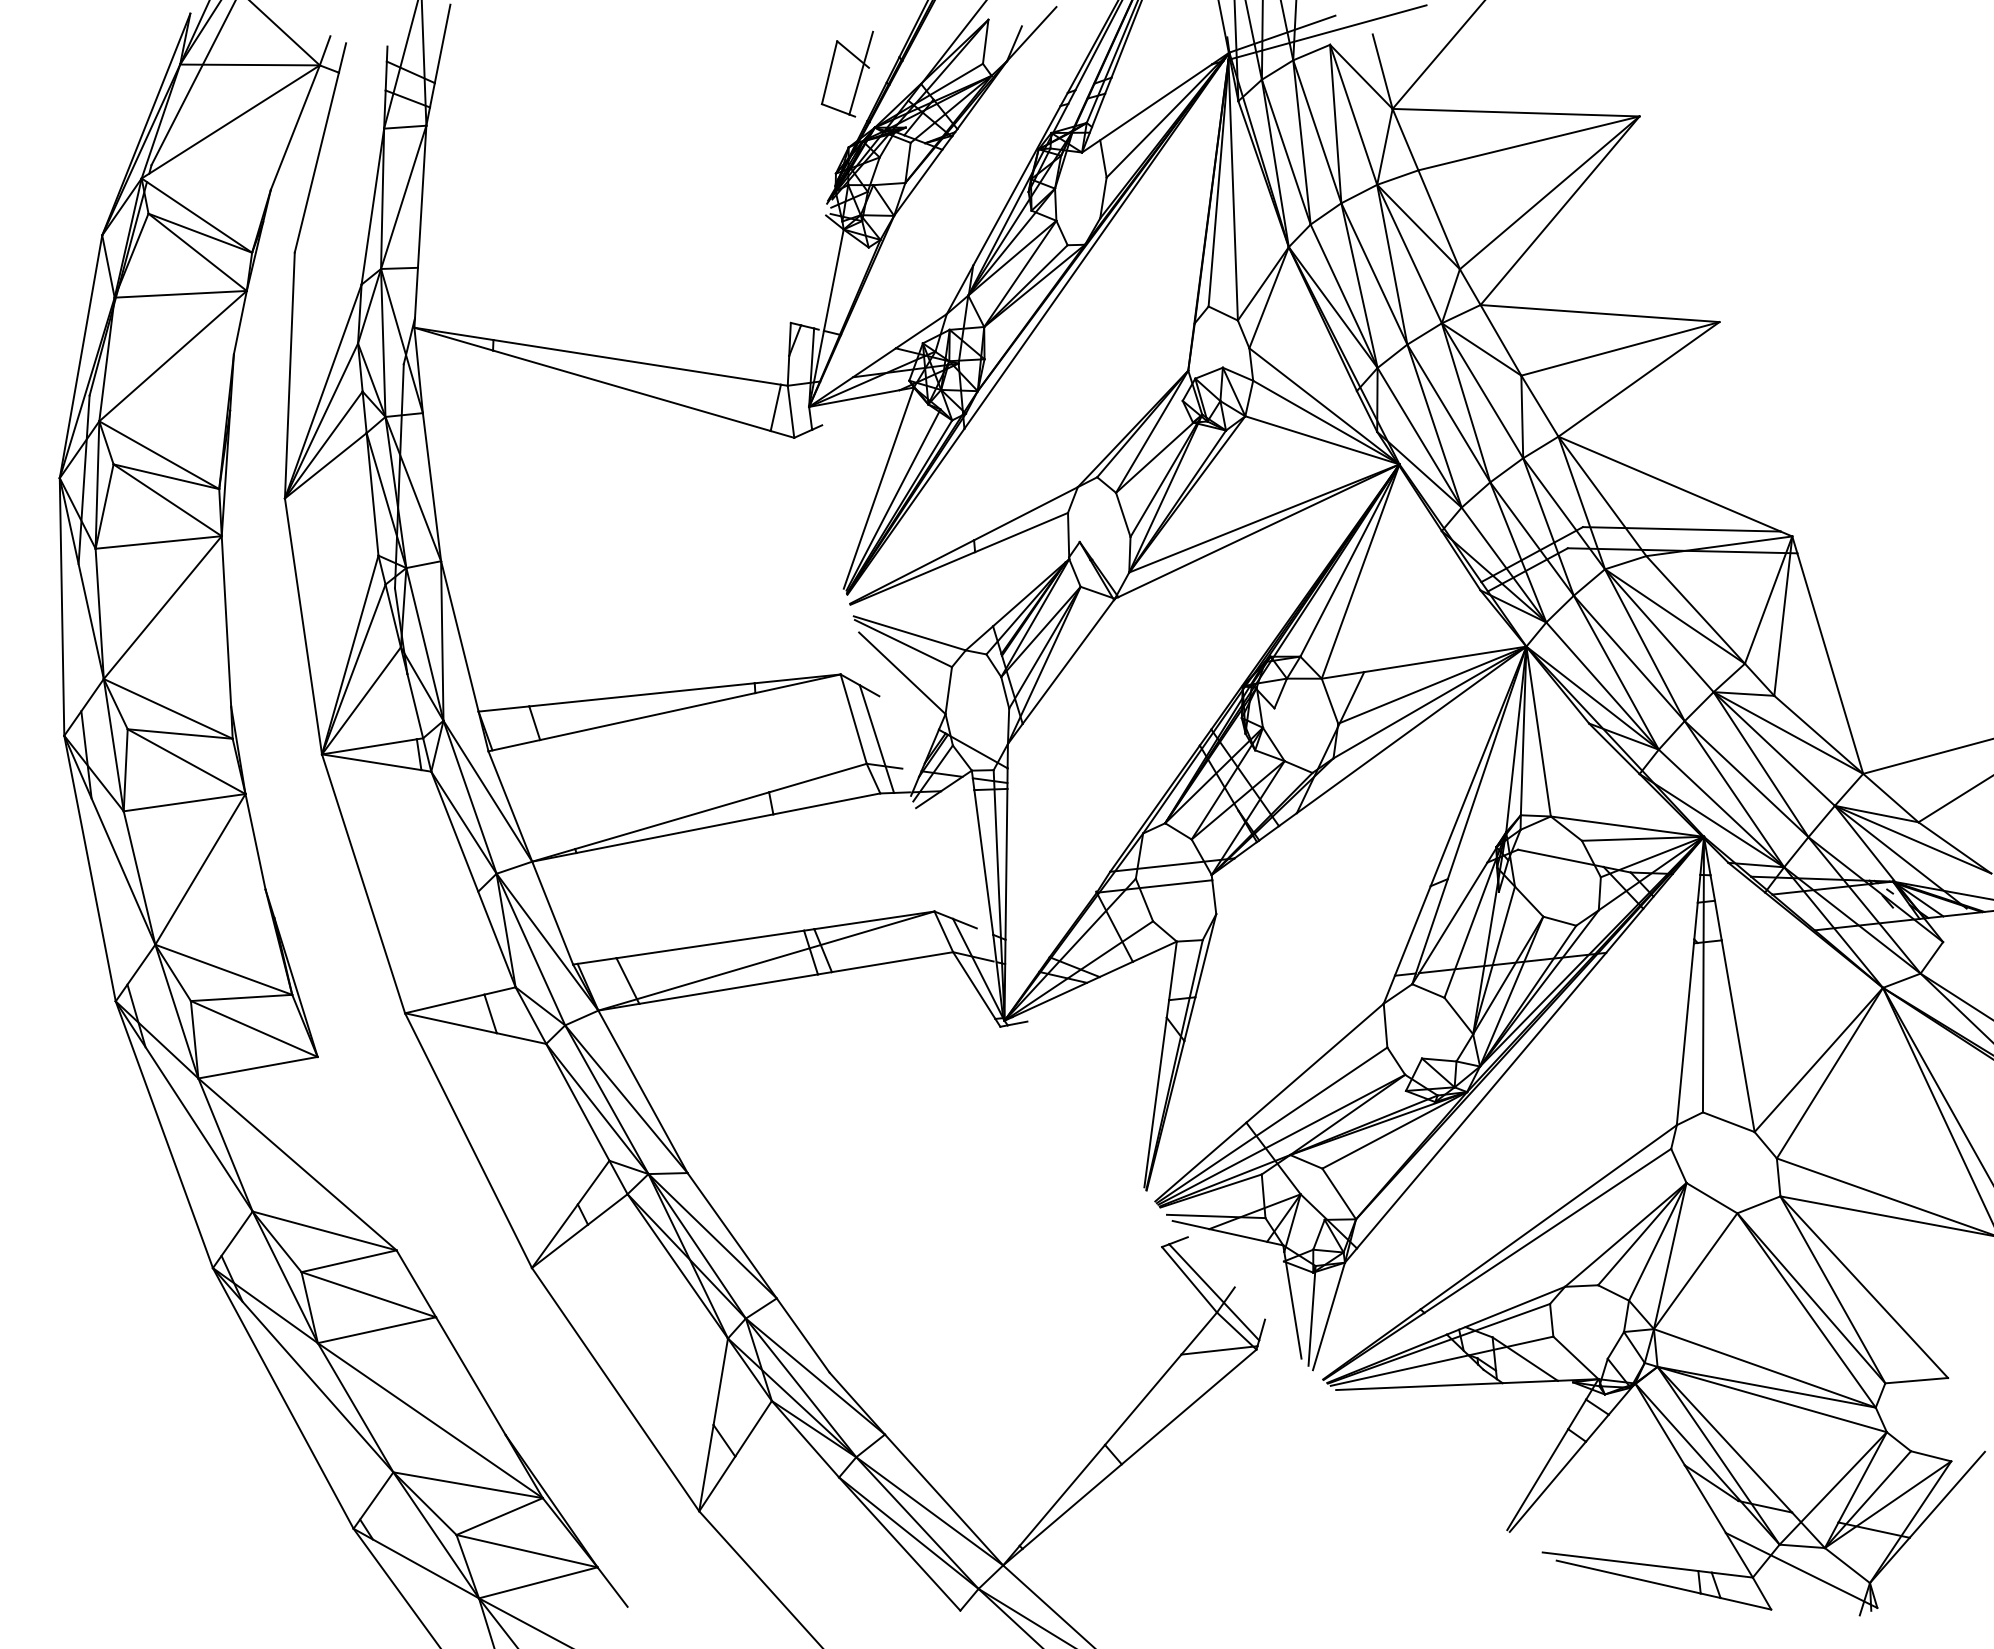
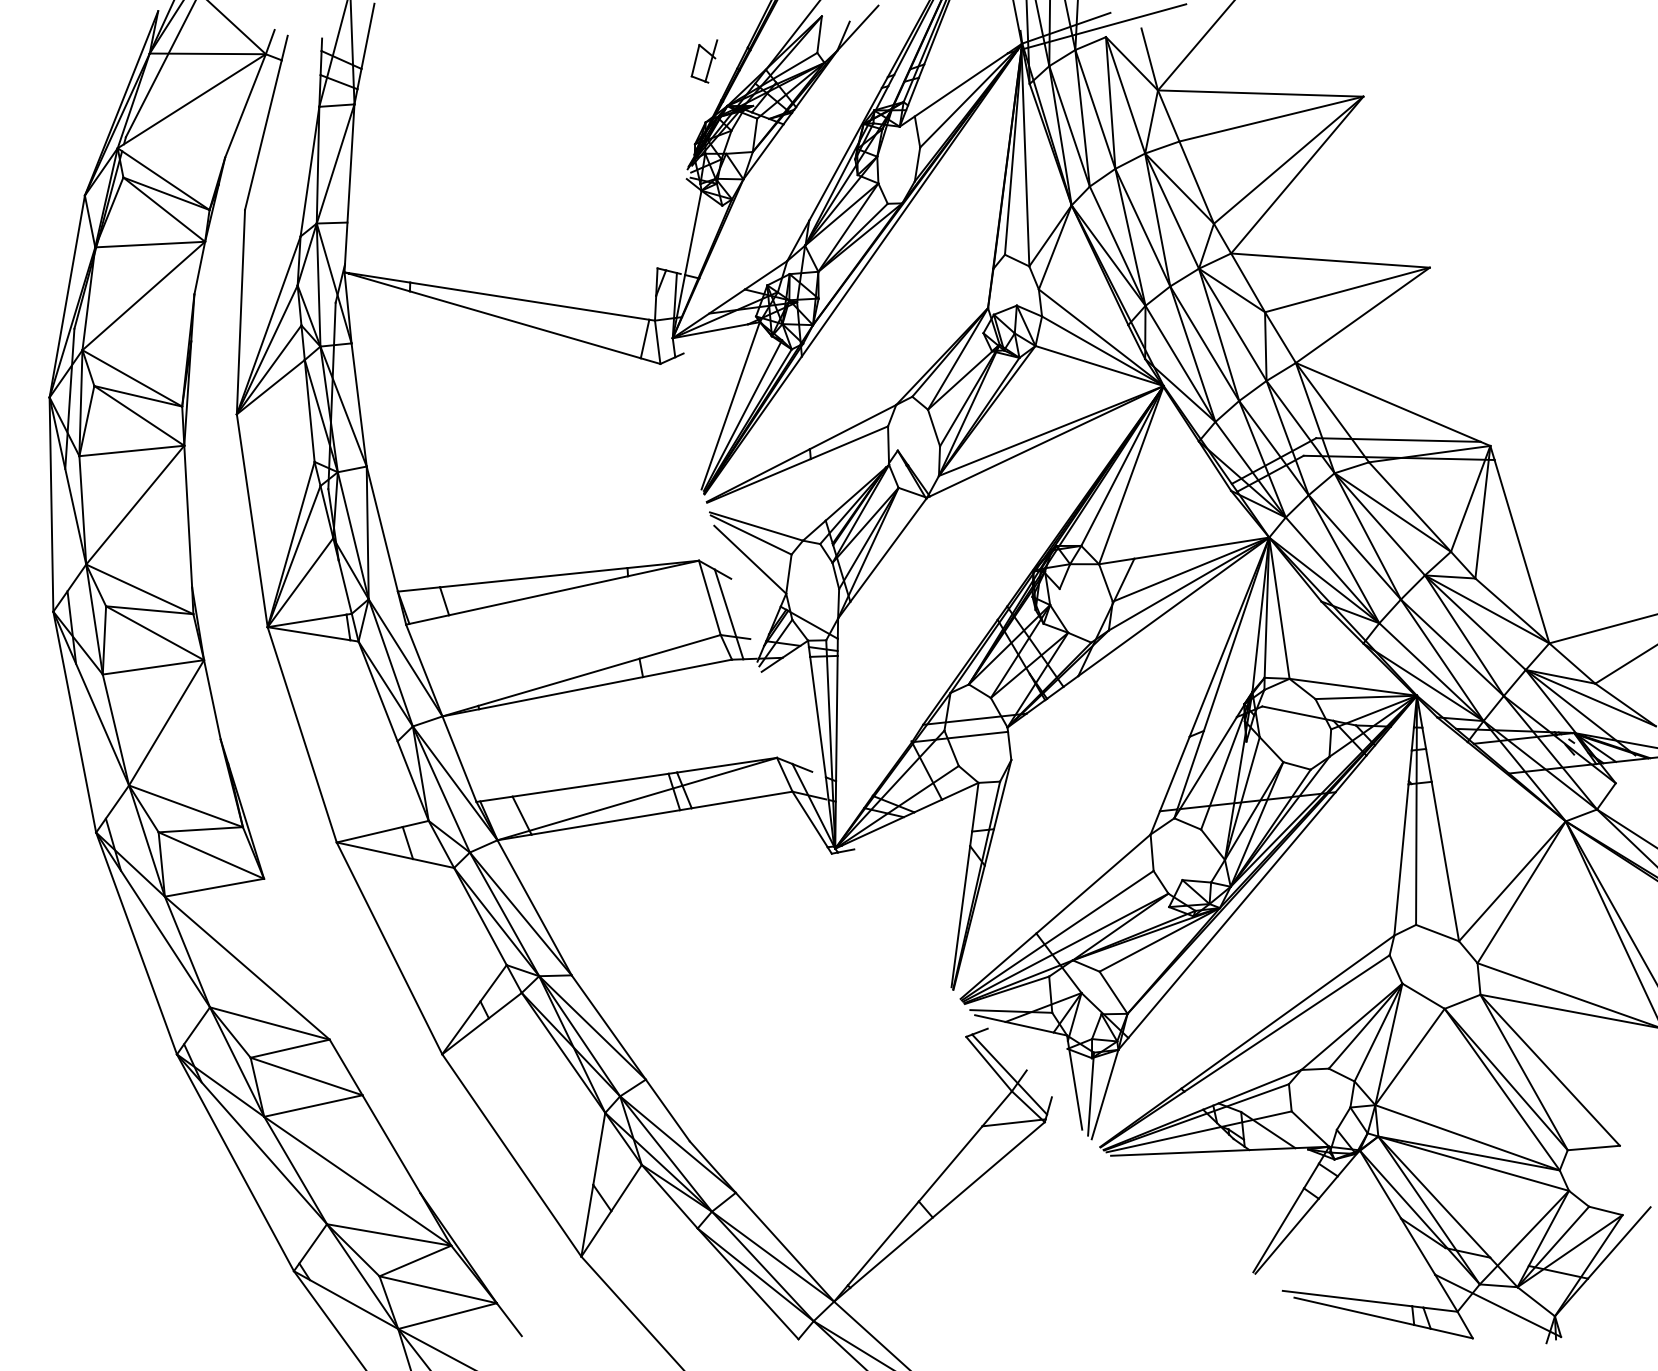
part: (846, 73) -> (703, 60), size x0.6

